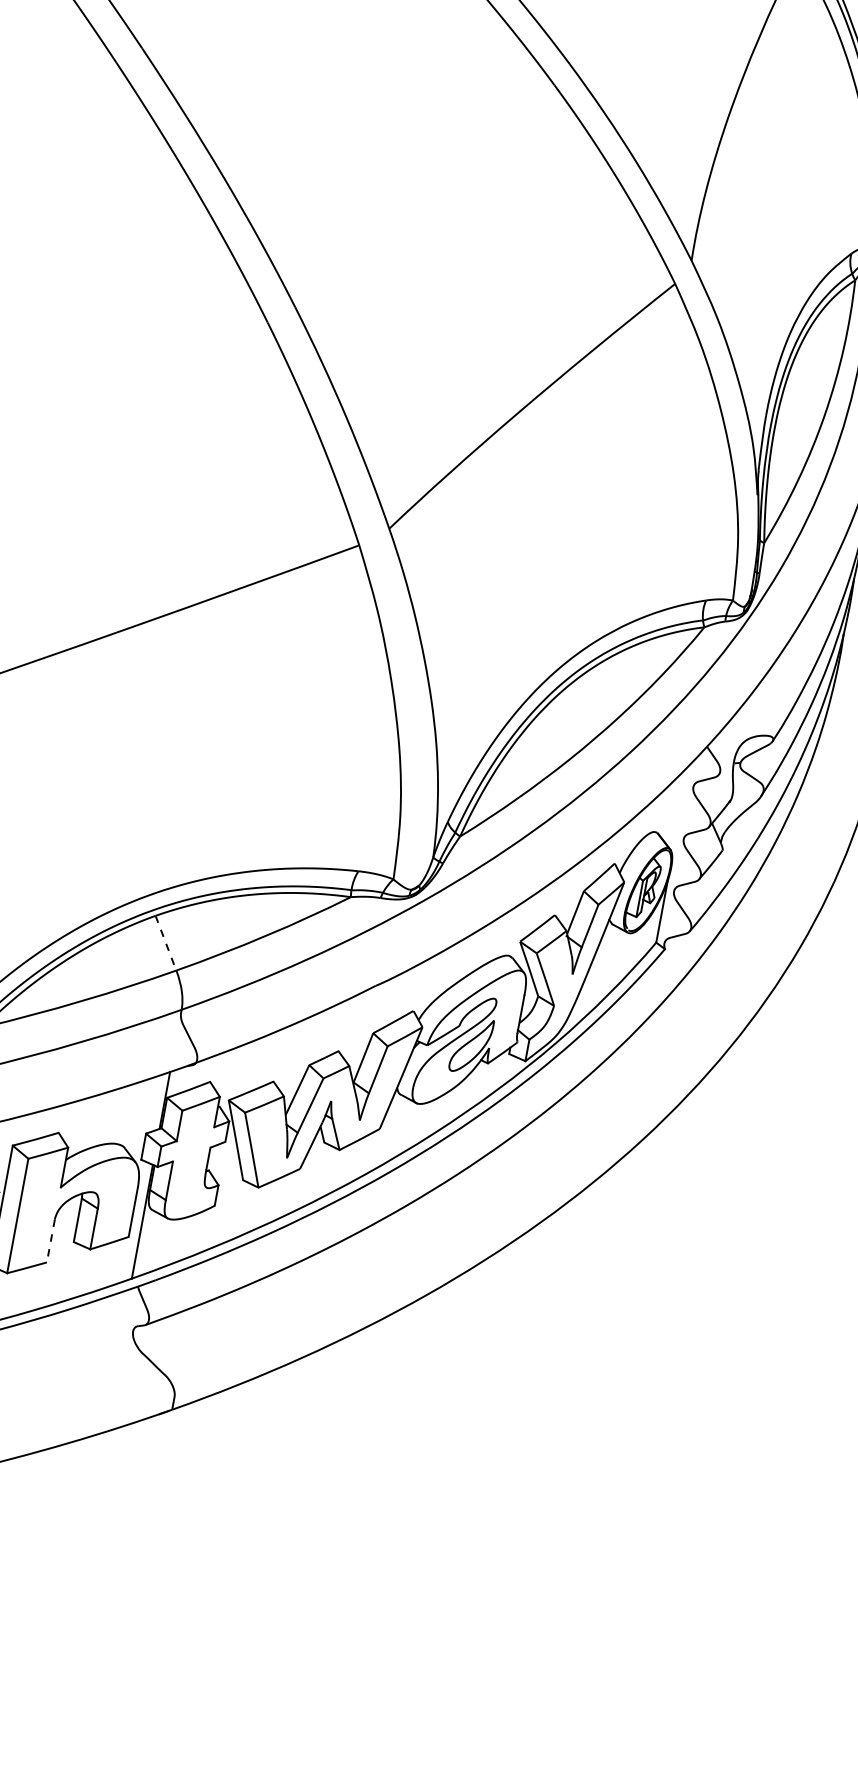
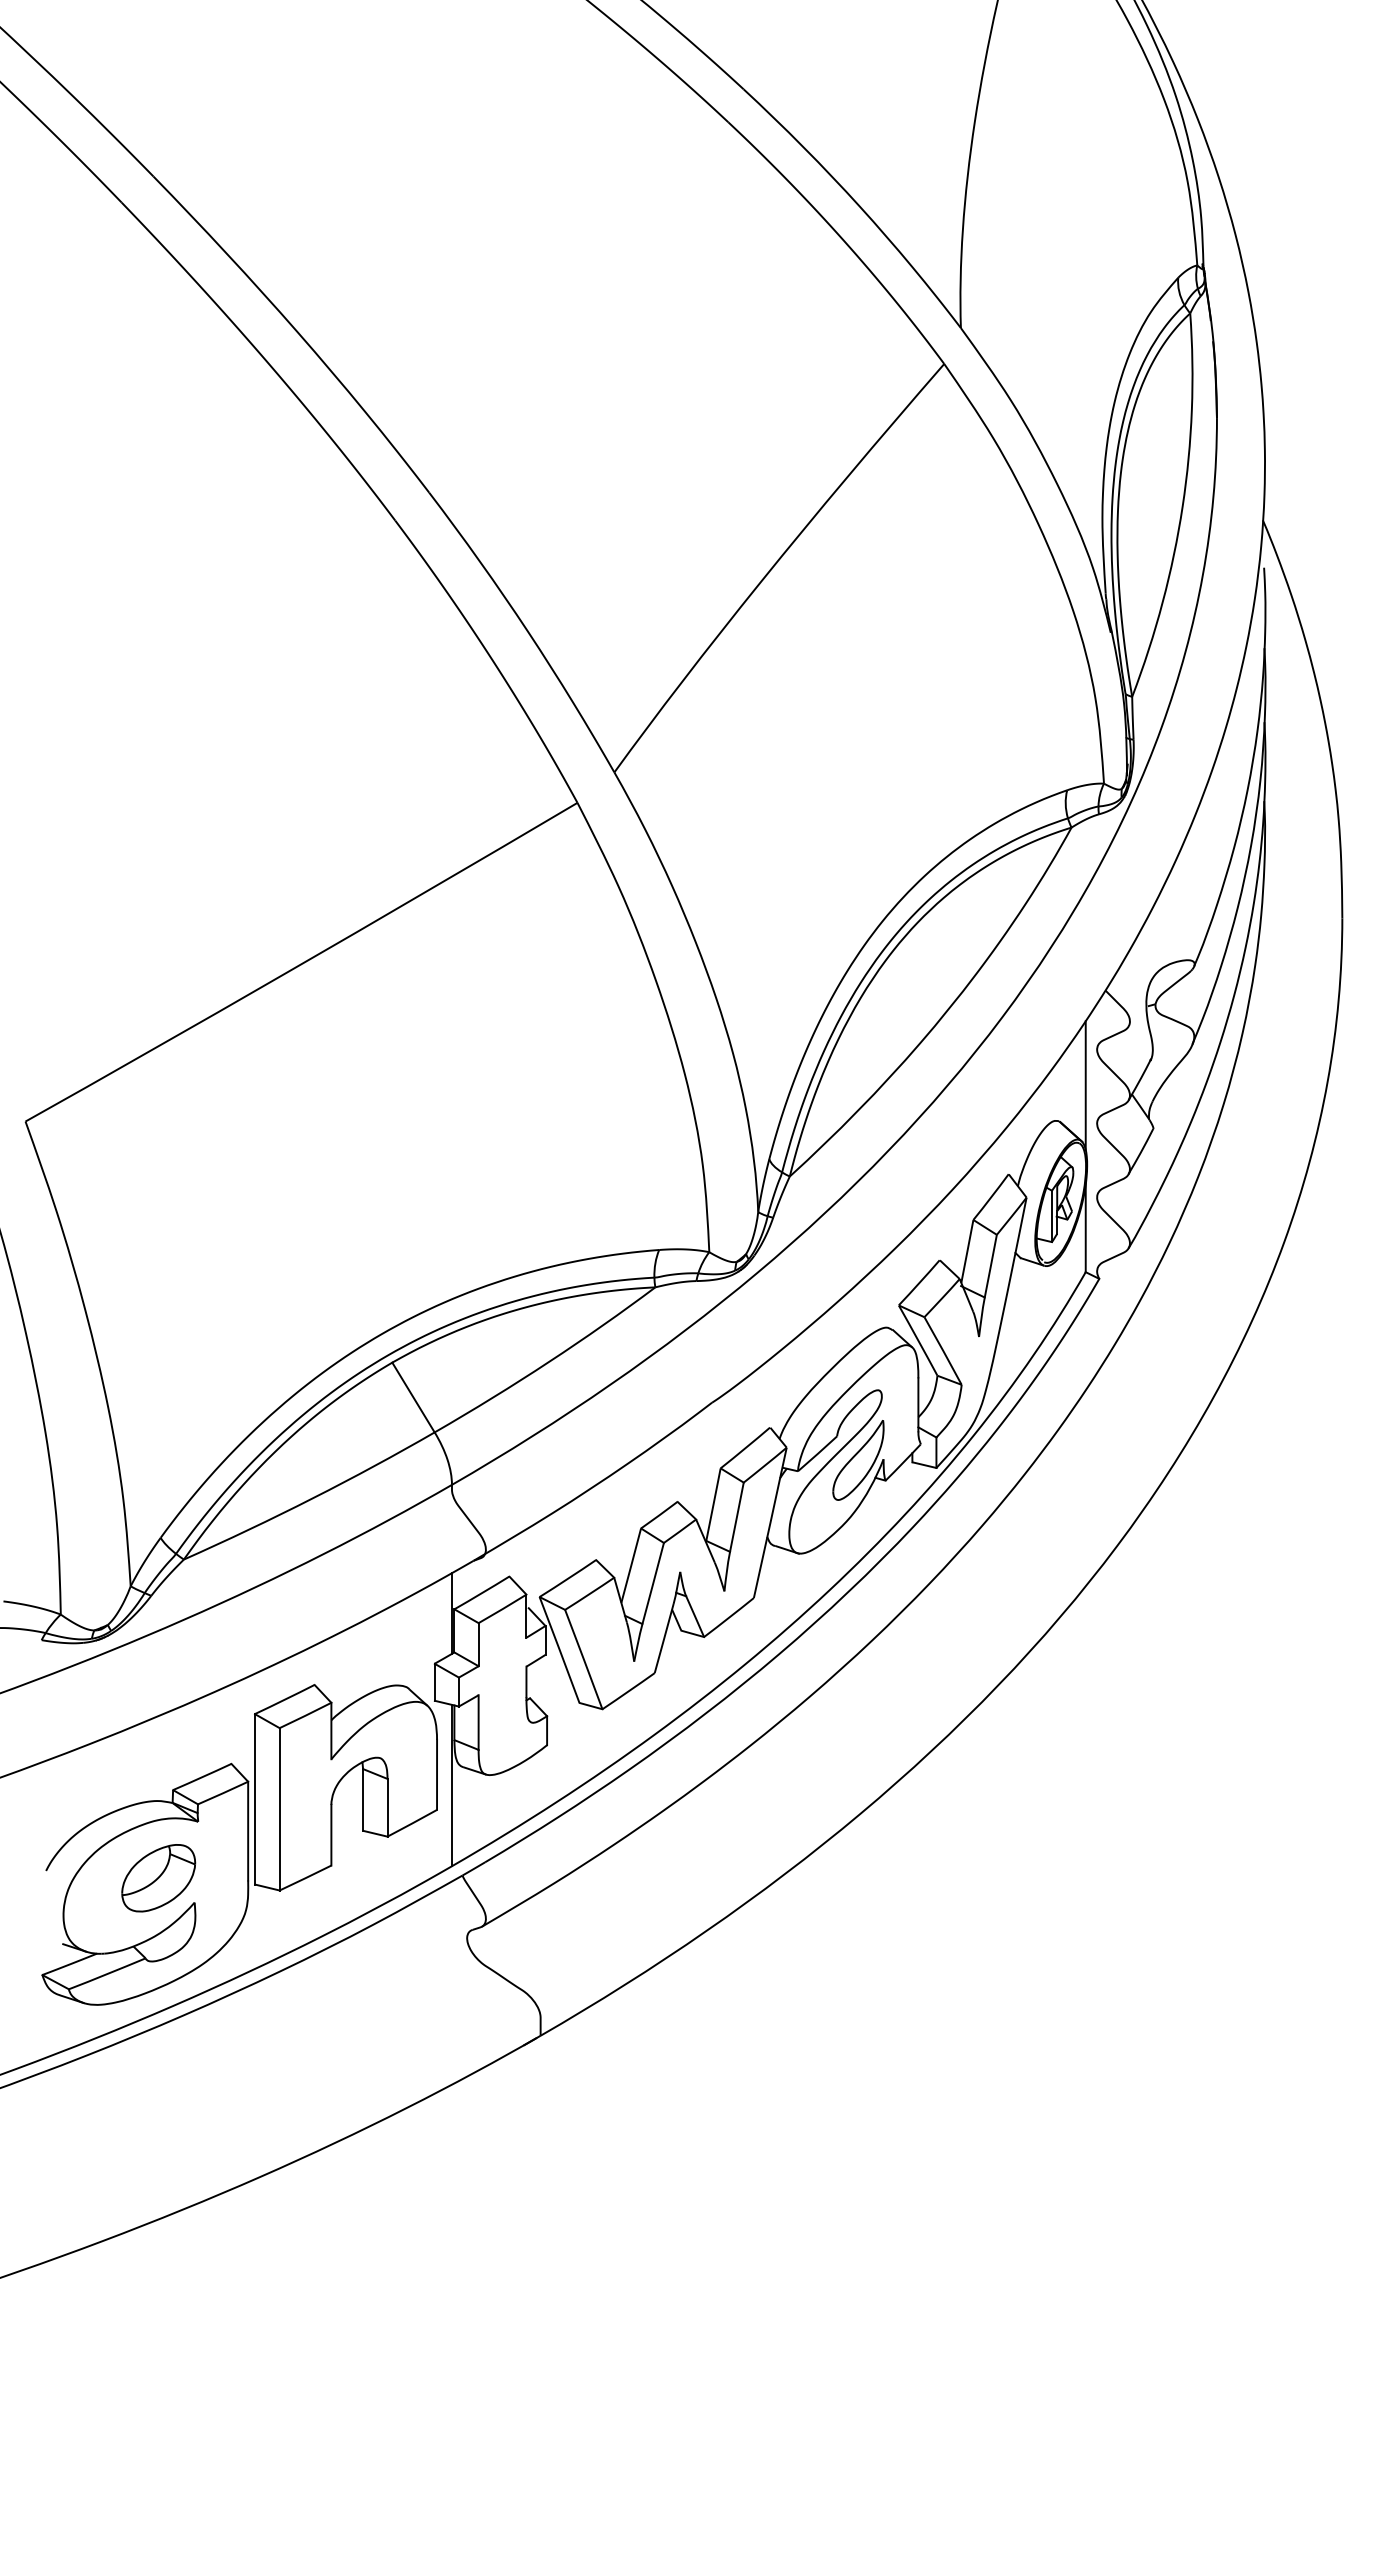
line: (680, 811) -> (1085, 1085), added
line: (165, 943) -> (413, 1397), dashed -> solid
line: (50, 1241) -> (331, 1835), dashed -> solid

